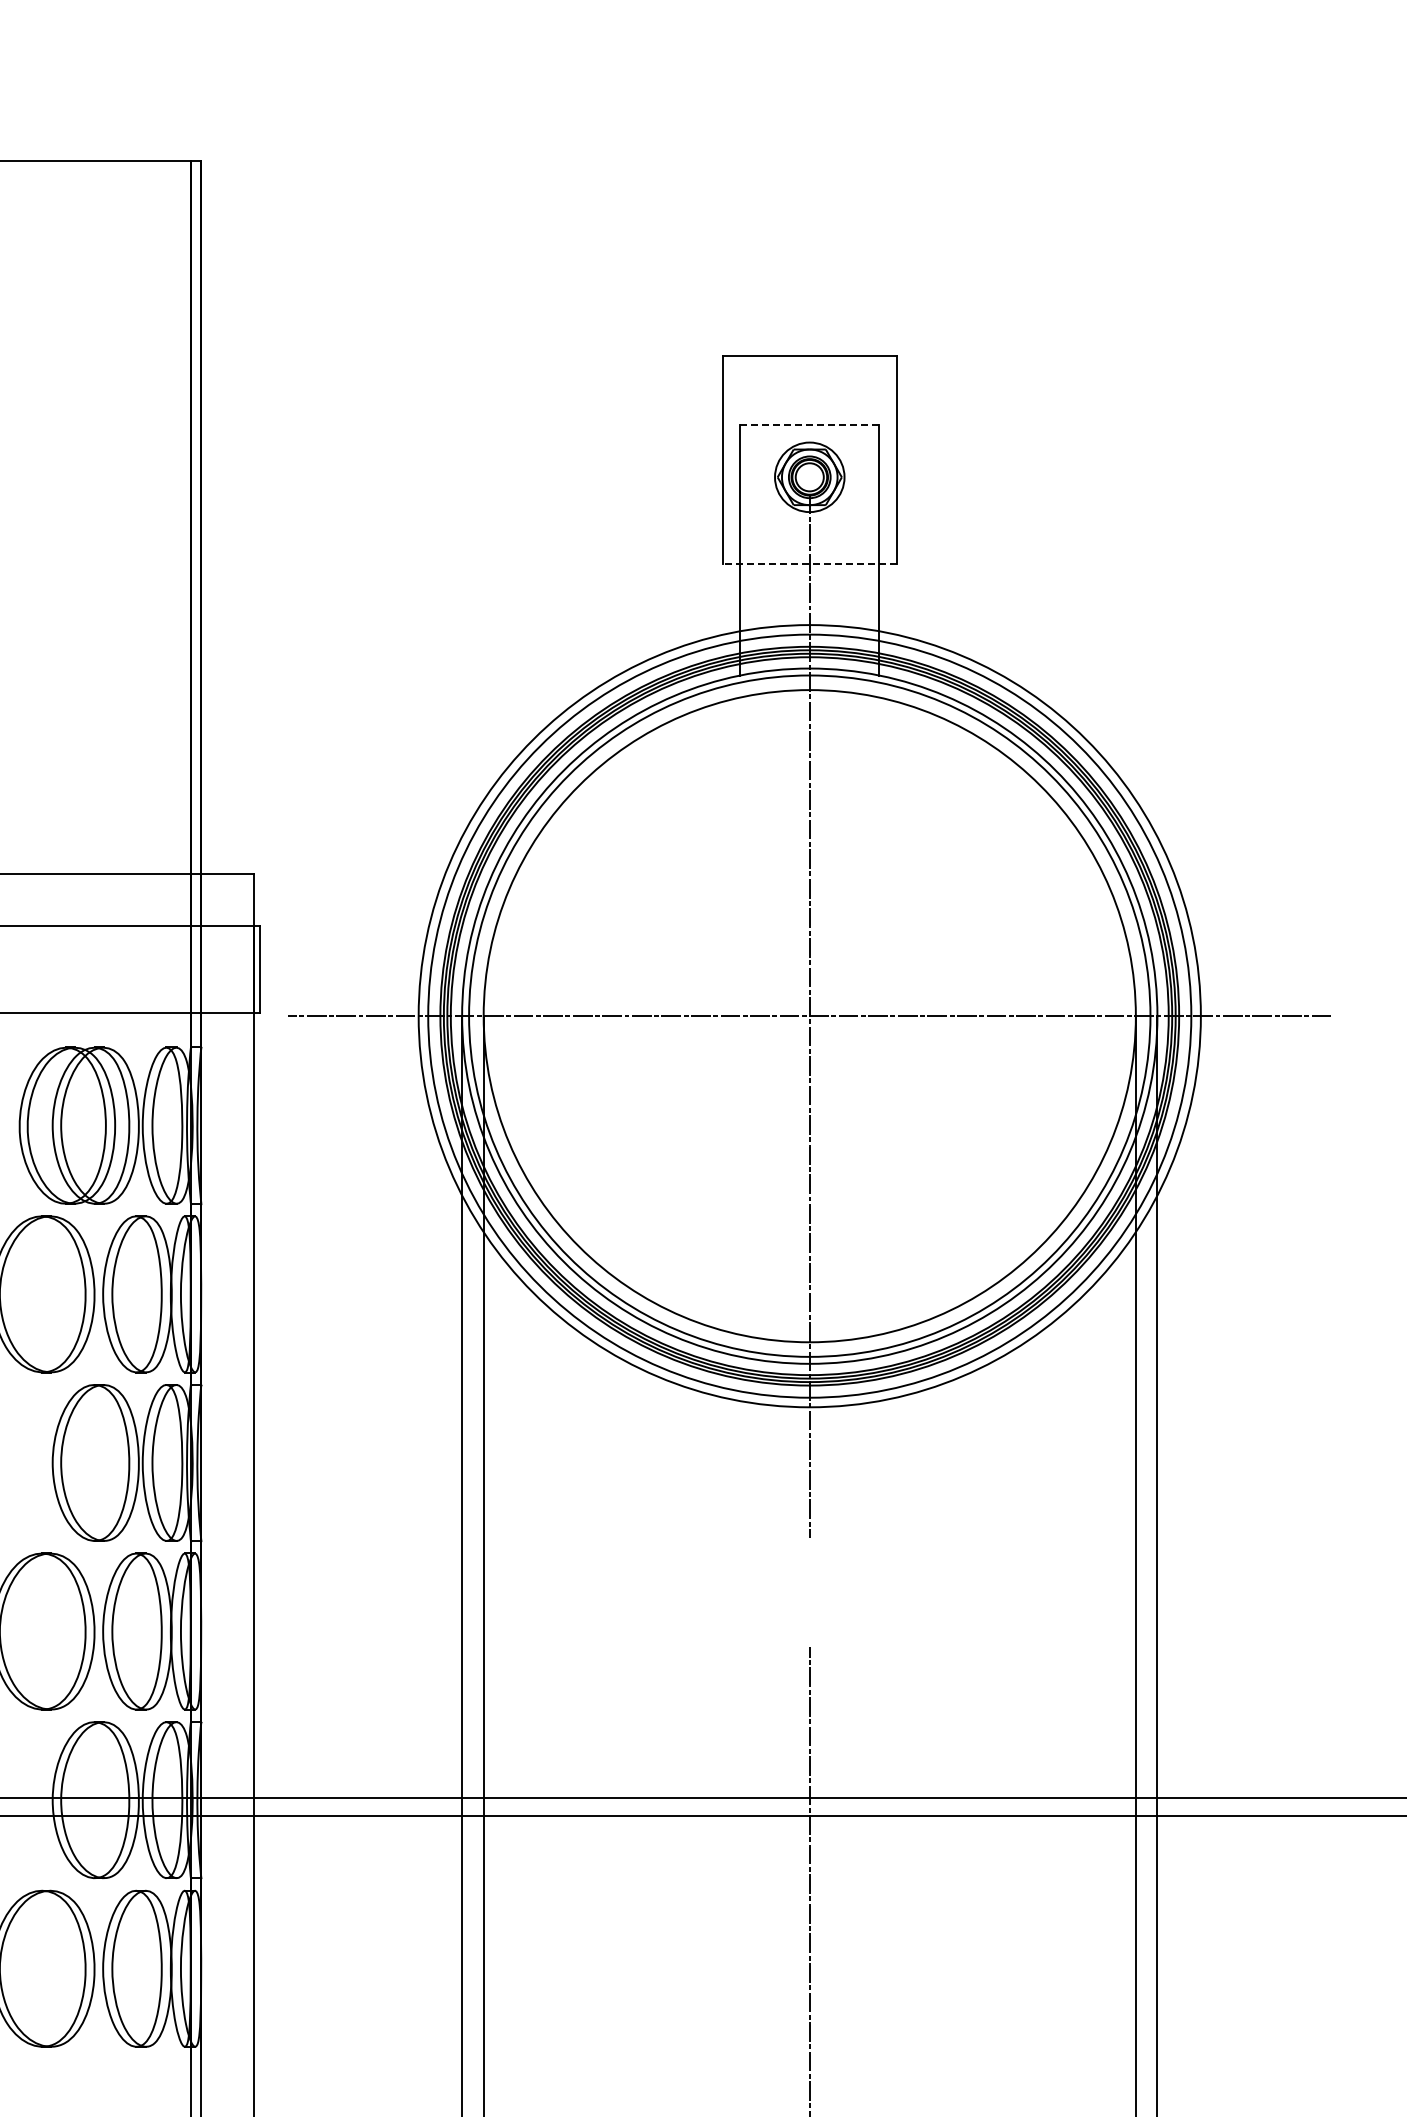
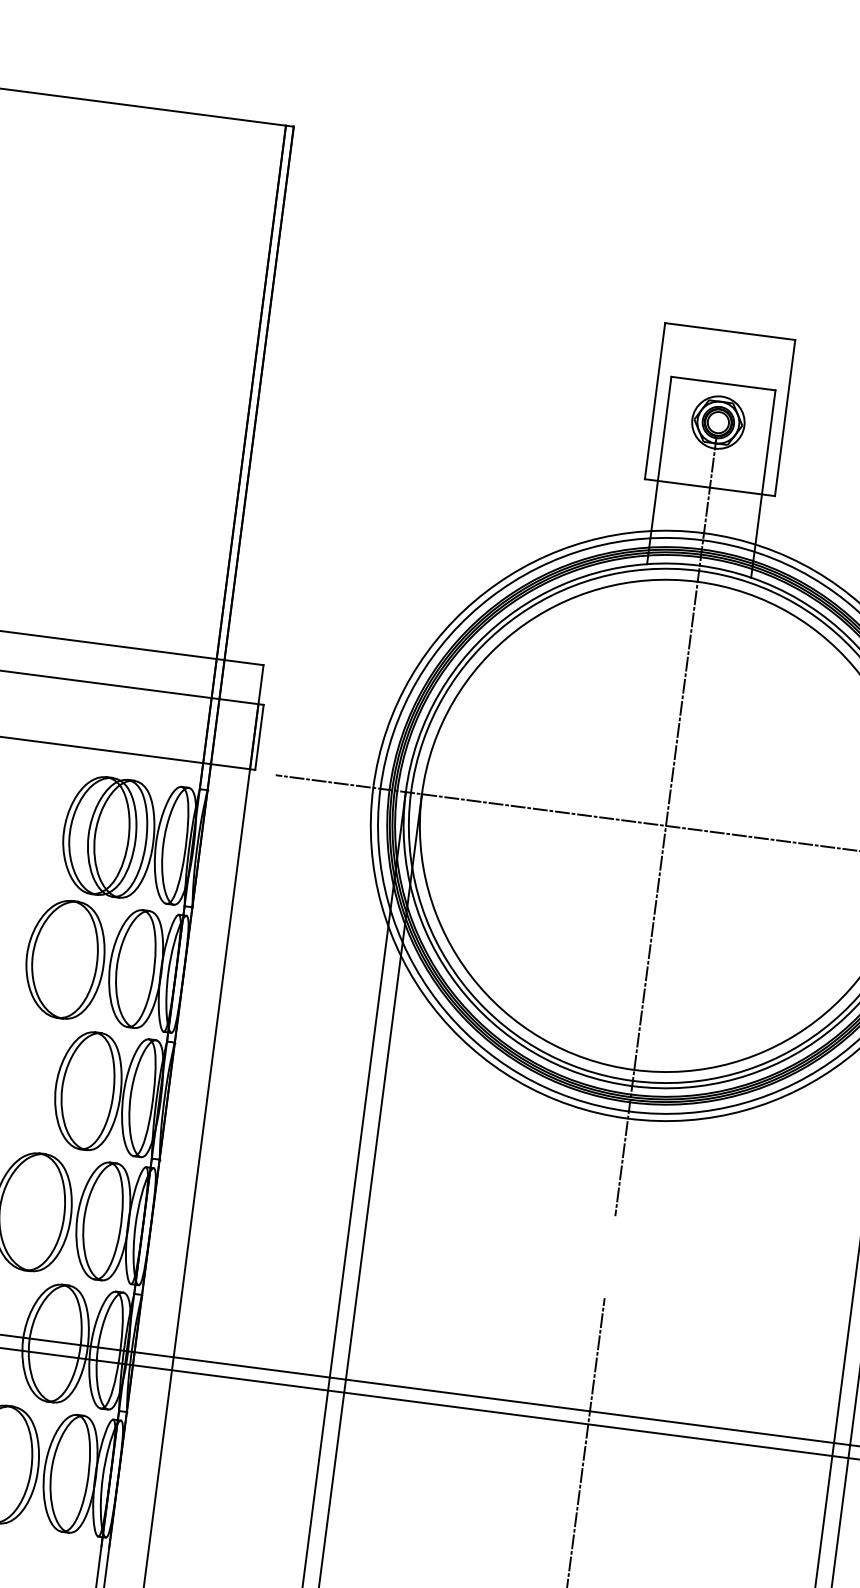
line: (809, 425) -> (723, 383), dashed -> solid
line: (809, 564) -> (709, 487), dashed -> solid

